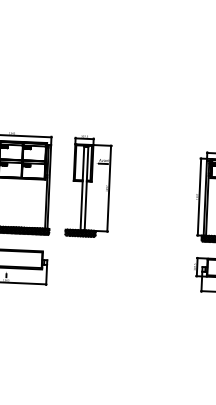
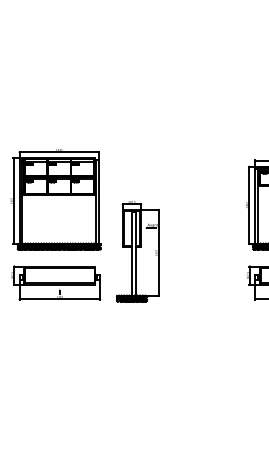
part: (88, 186) -> (137, 251), moved

